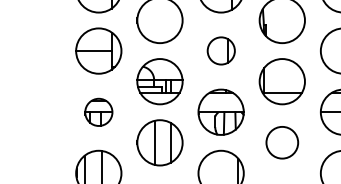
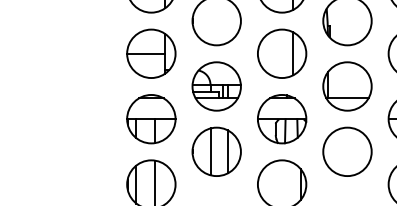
part: (221, 50) -> (282, 53), size x1.67
part: (98, 112) -> (151, 119), size x1.67
circle: (282, 142) -> (347, 151), size x1.43

